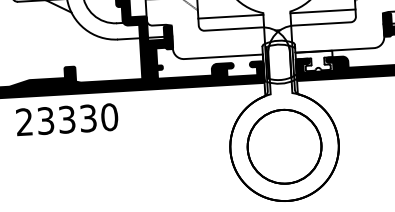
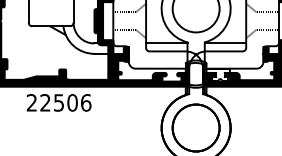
text: (77, 118) -> (65, 102), 23330 -> 22506

